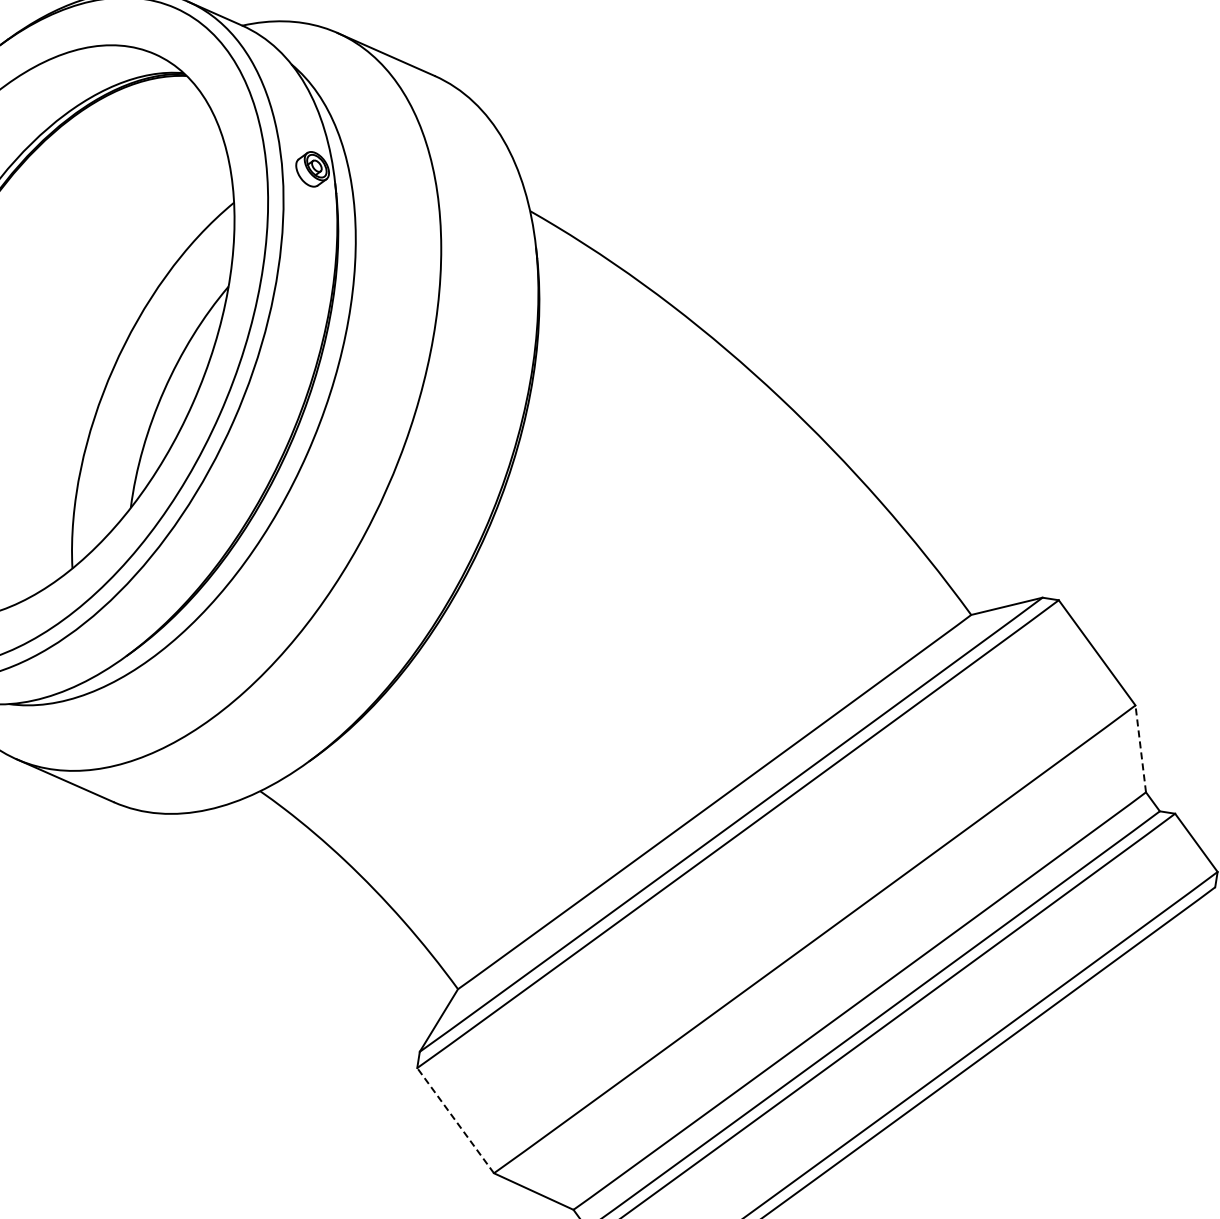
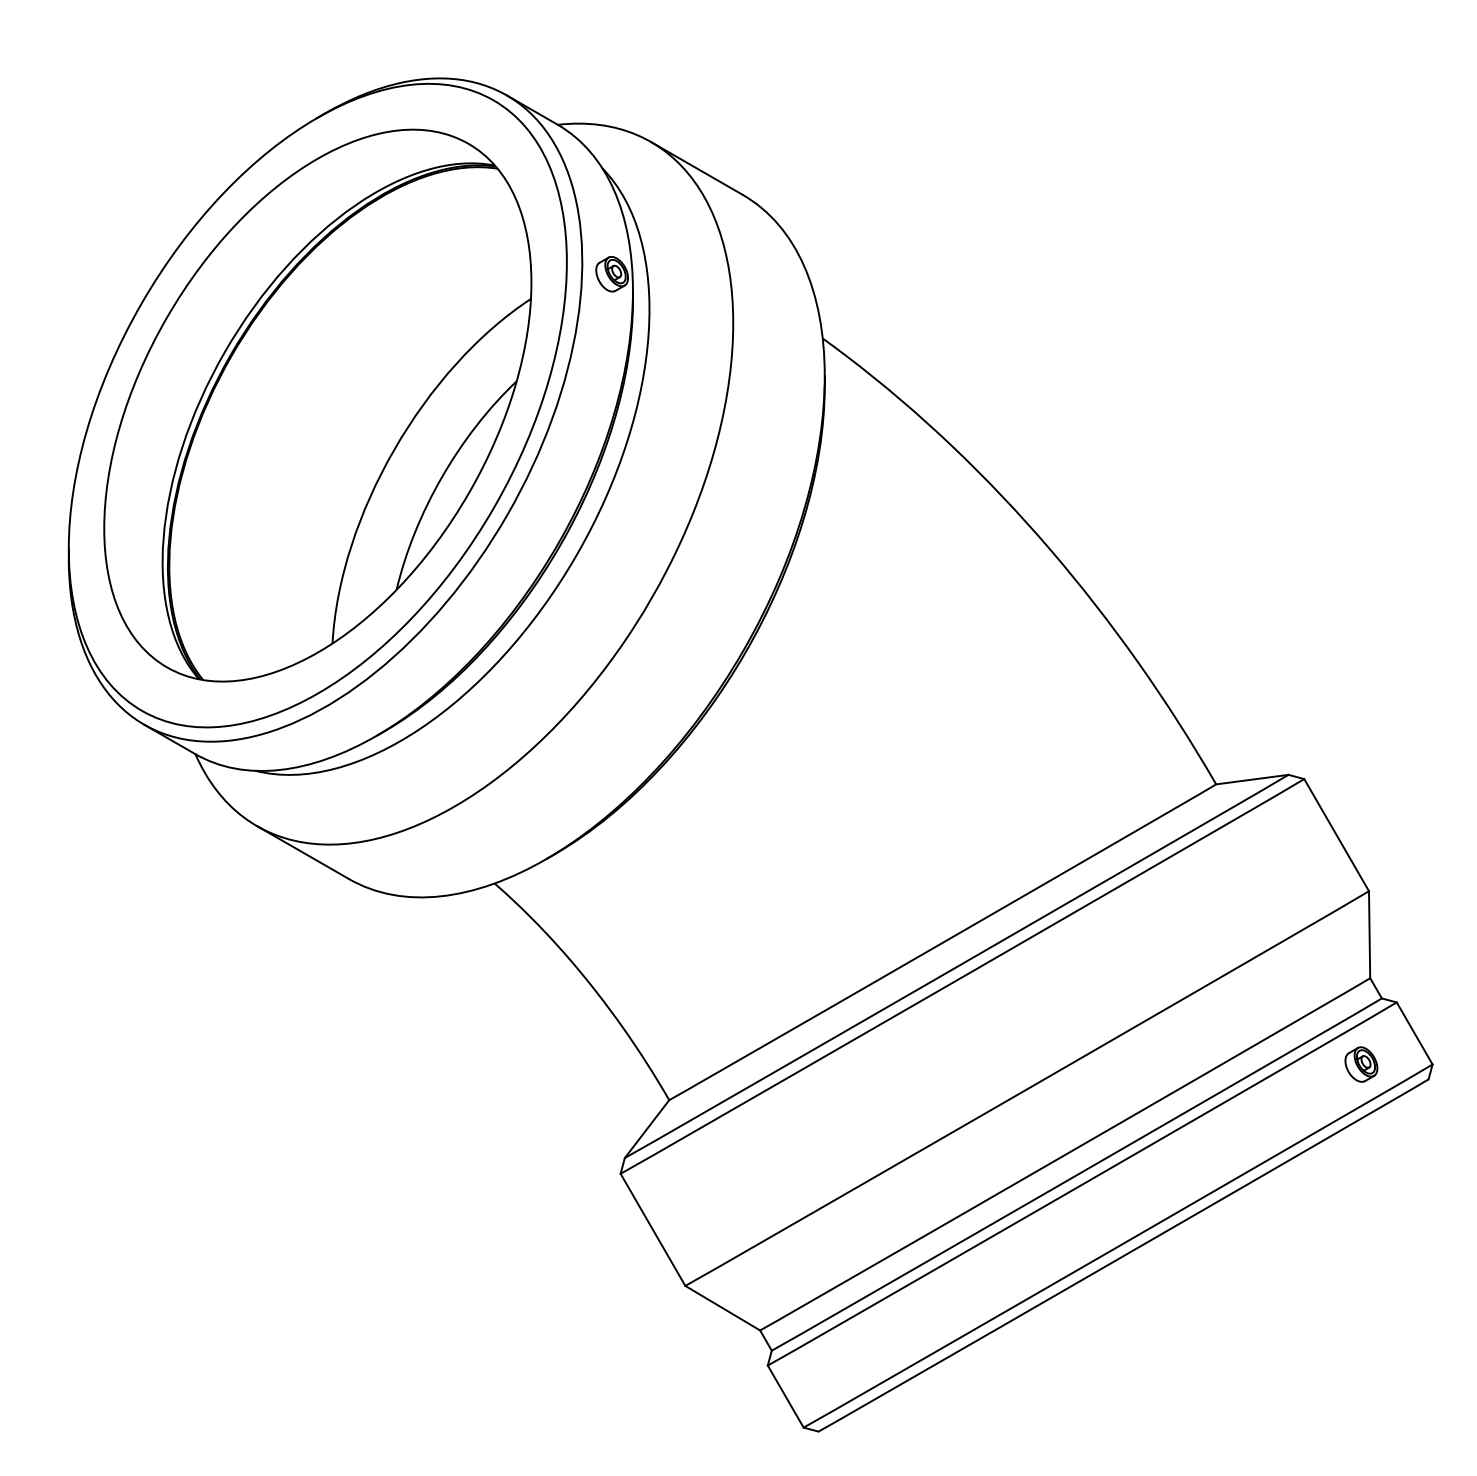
line: (1140, 748) -> (1369, 934), dashed -> solid
part: (1146, 879) -> (1361, 1064), added
line: (455, 1120) -> (652, 1229), dashed -> solid

